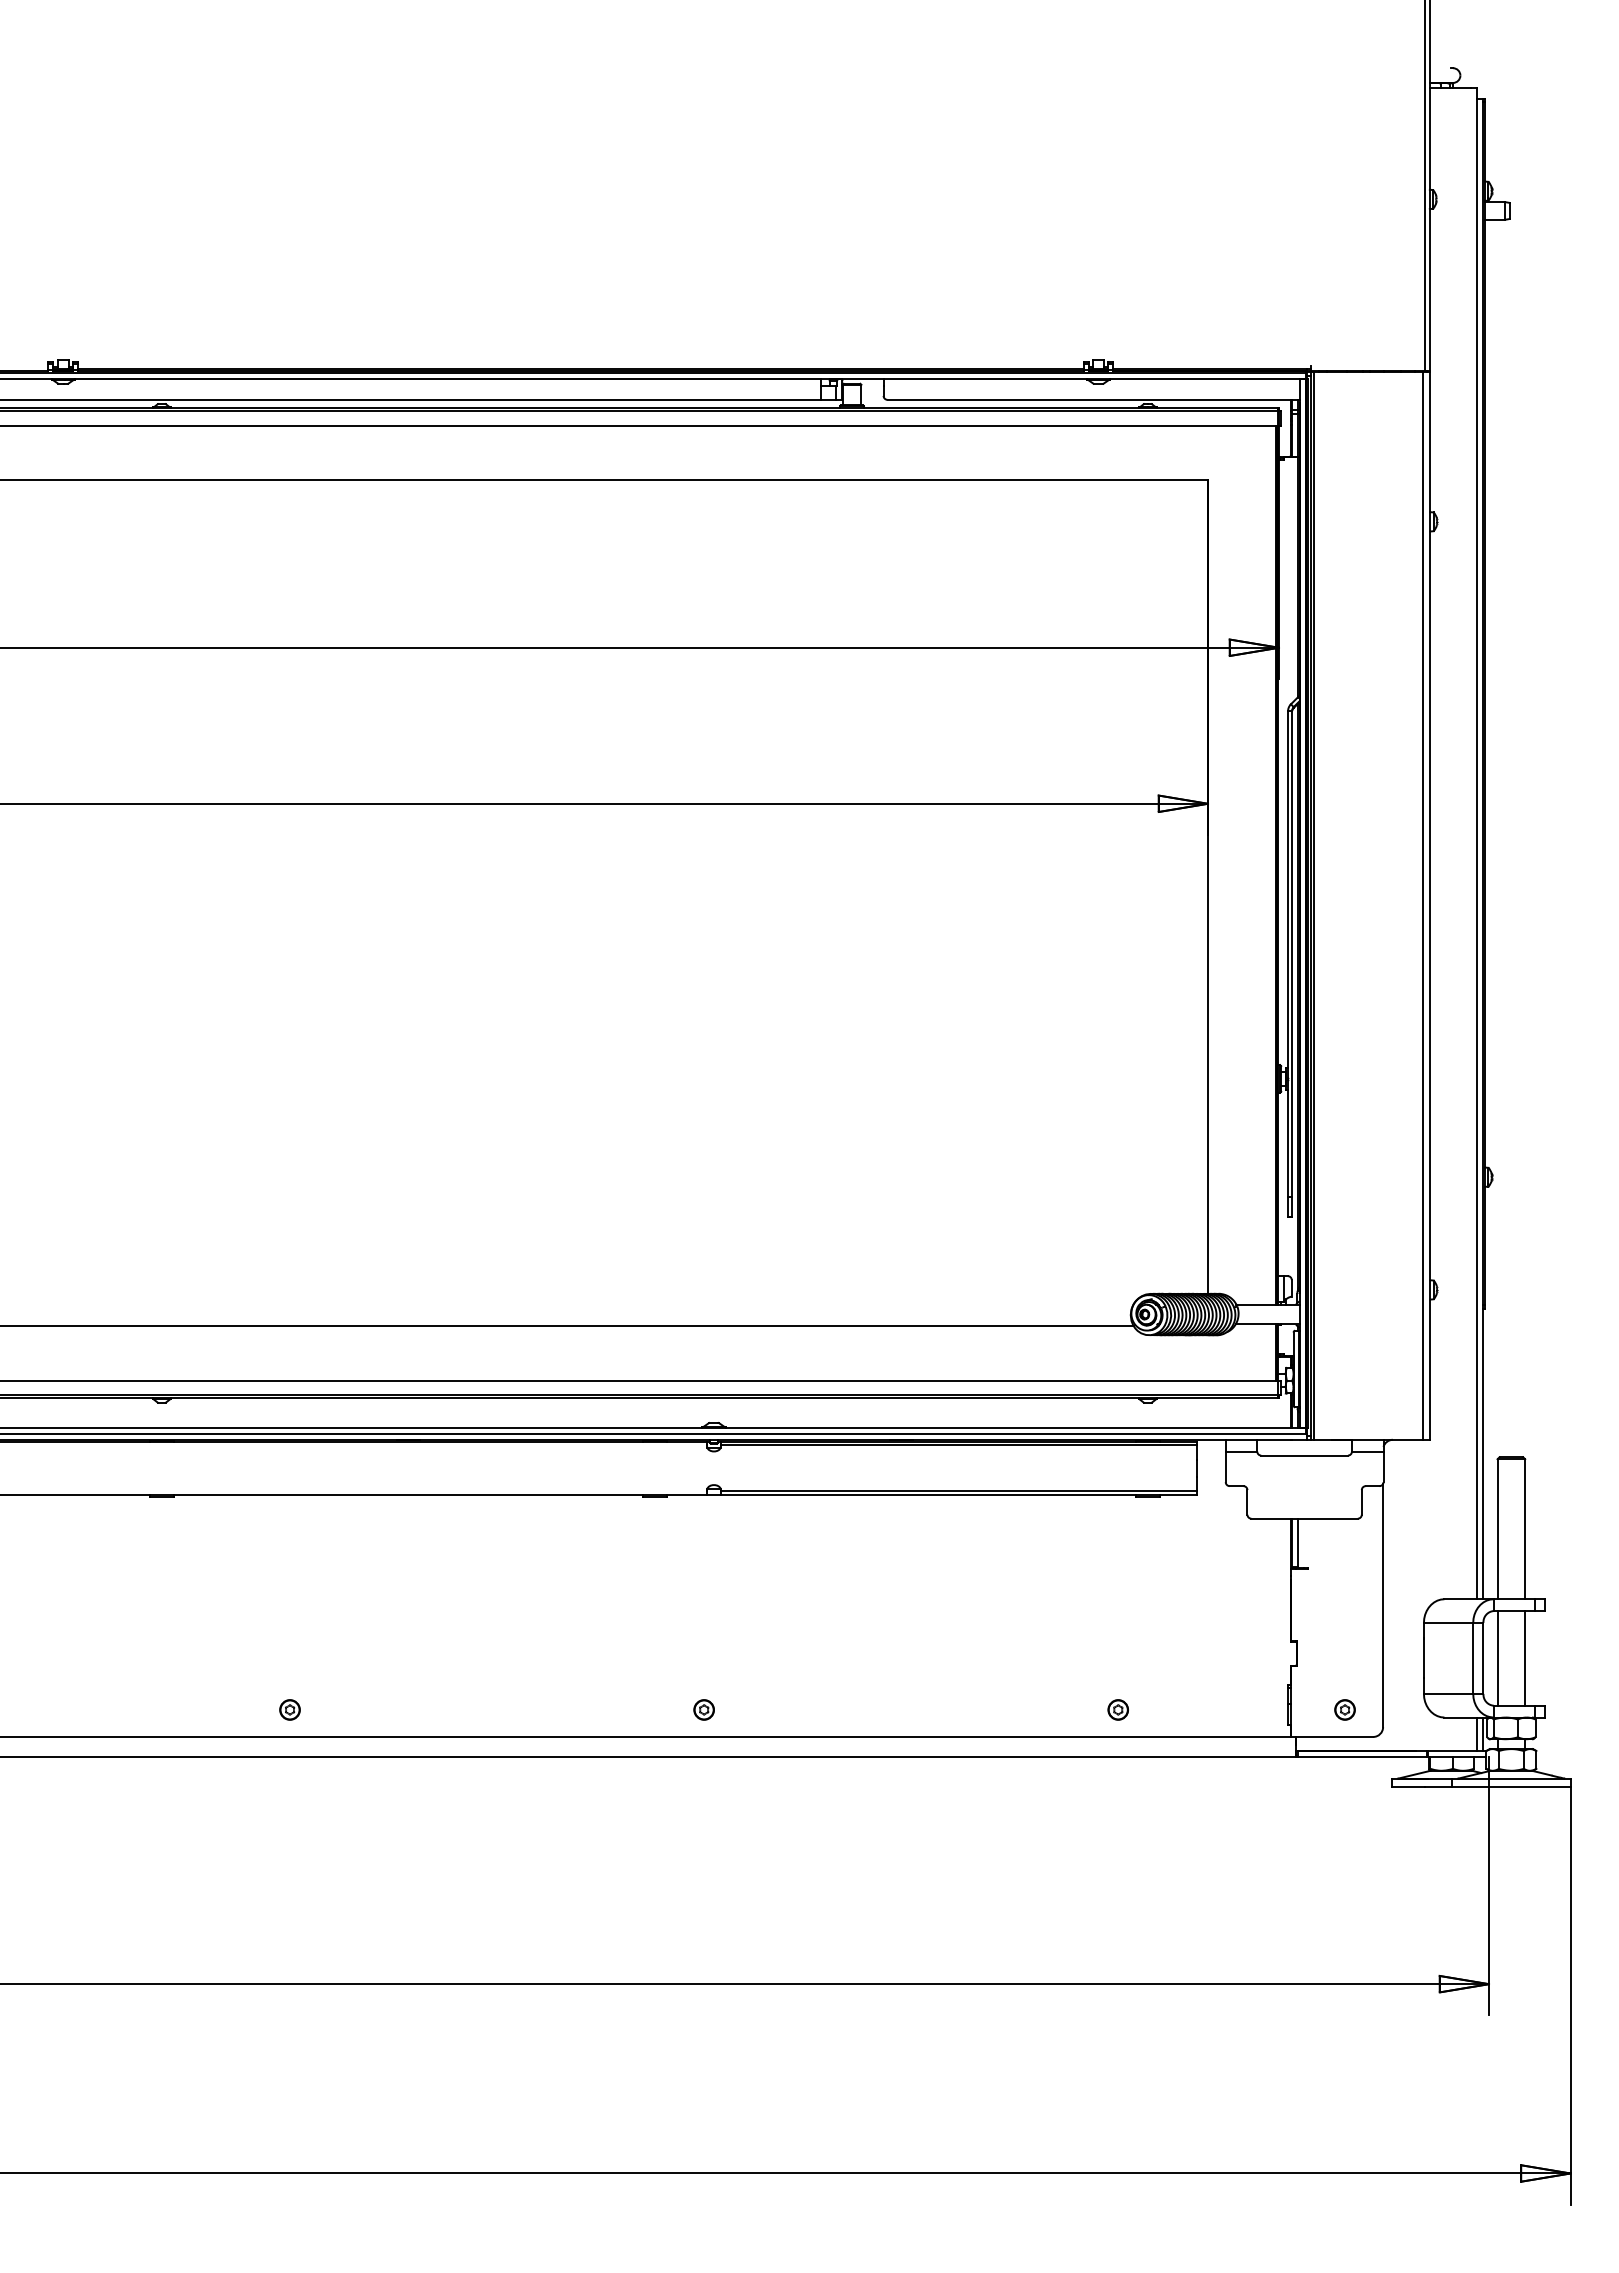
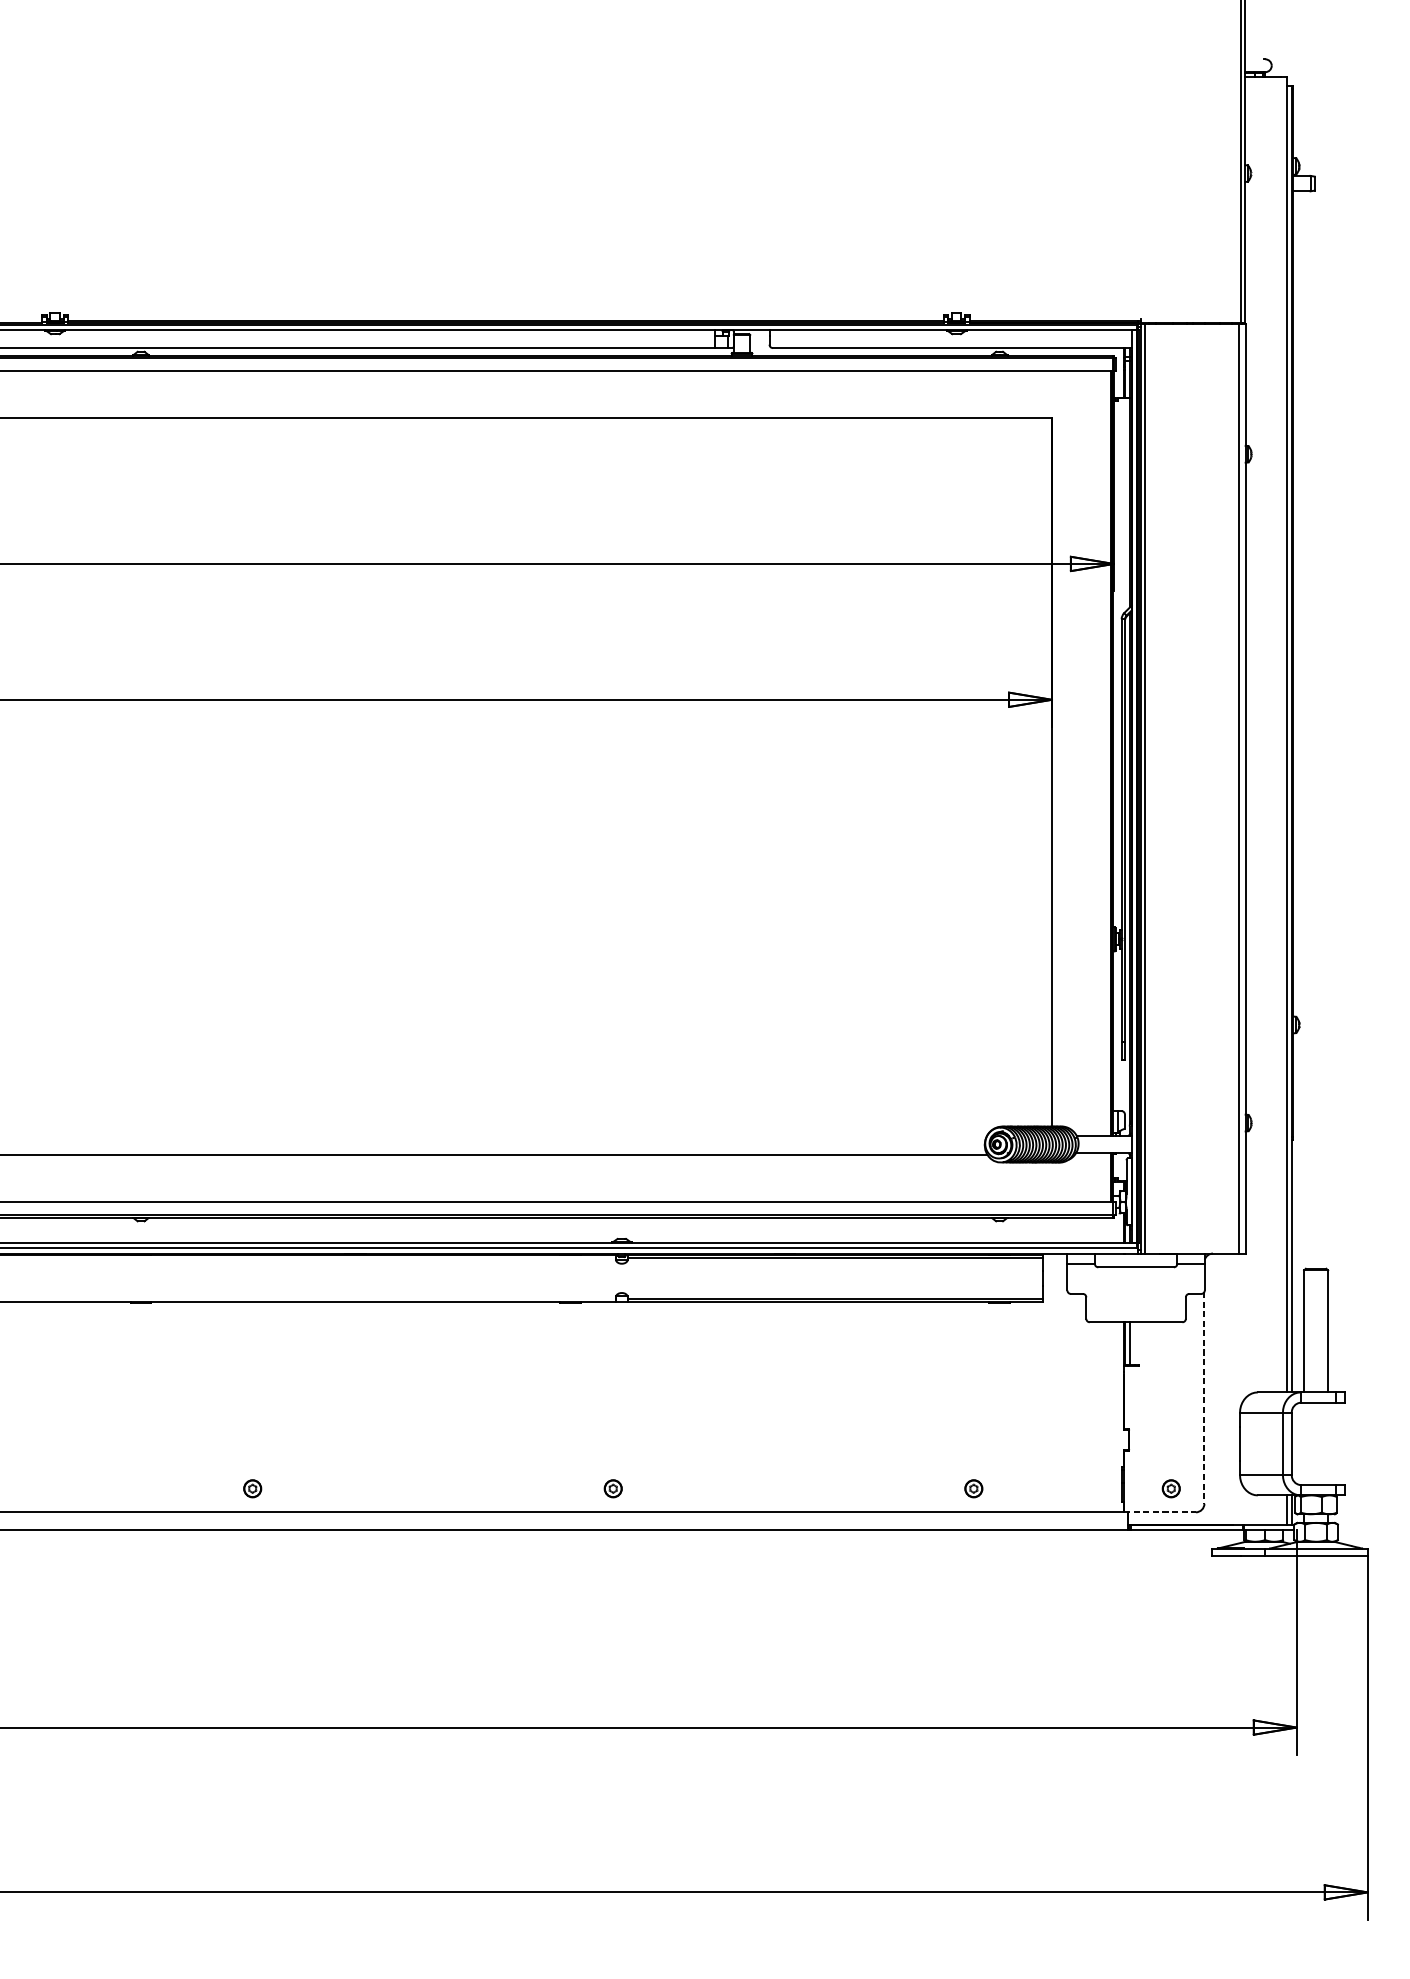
line: (1383, 1605) -> (1204, 1397), solid -> dashed
line: (1497, 1658) -> (1304, 1444), removed
line: (1525, 1658) -> (1328, 1444), removed
line: (1332, 1736) -> (1160, 1511), solid -> dashed

